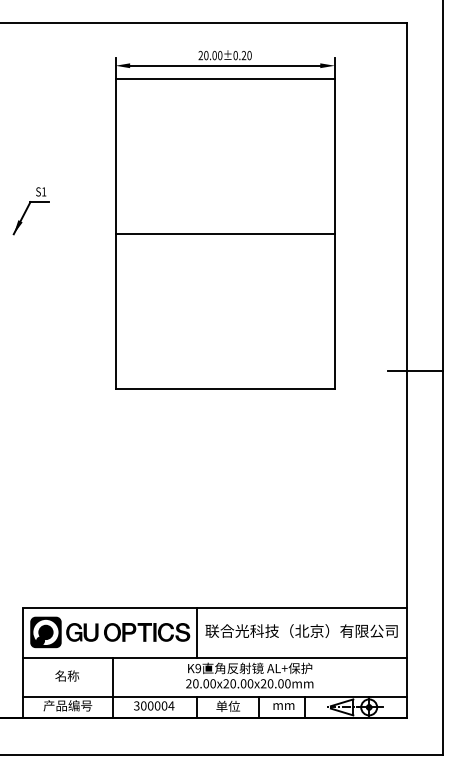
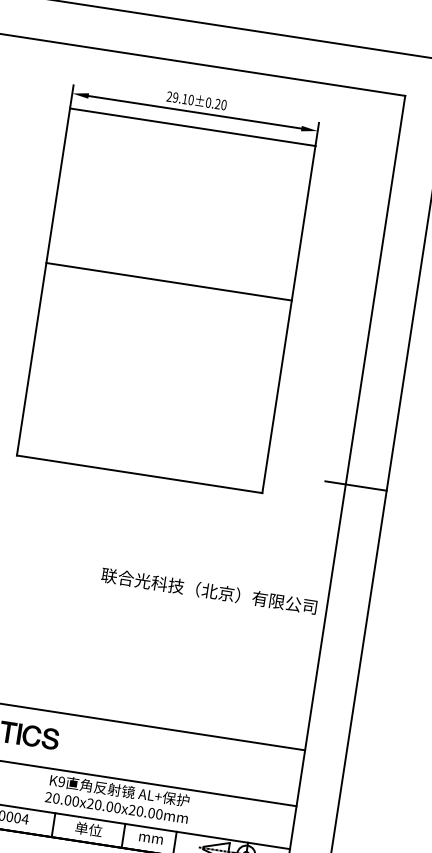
text: (210, 55) -> (180, 98), 20.00±0.20 -> 29.10±0.20
line: (224, 234) -> (168, 281), moved
text: (301, 630) -> (209, 590), moved
line: (196, 633) -> (65, 742), removed

